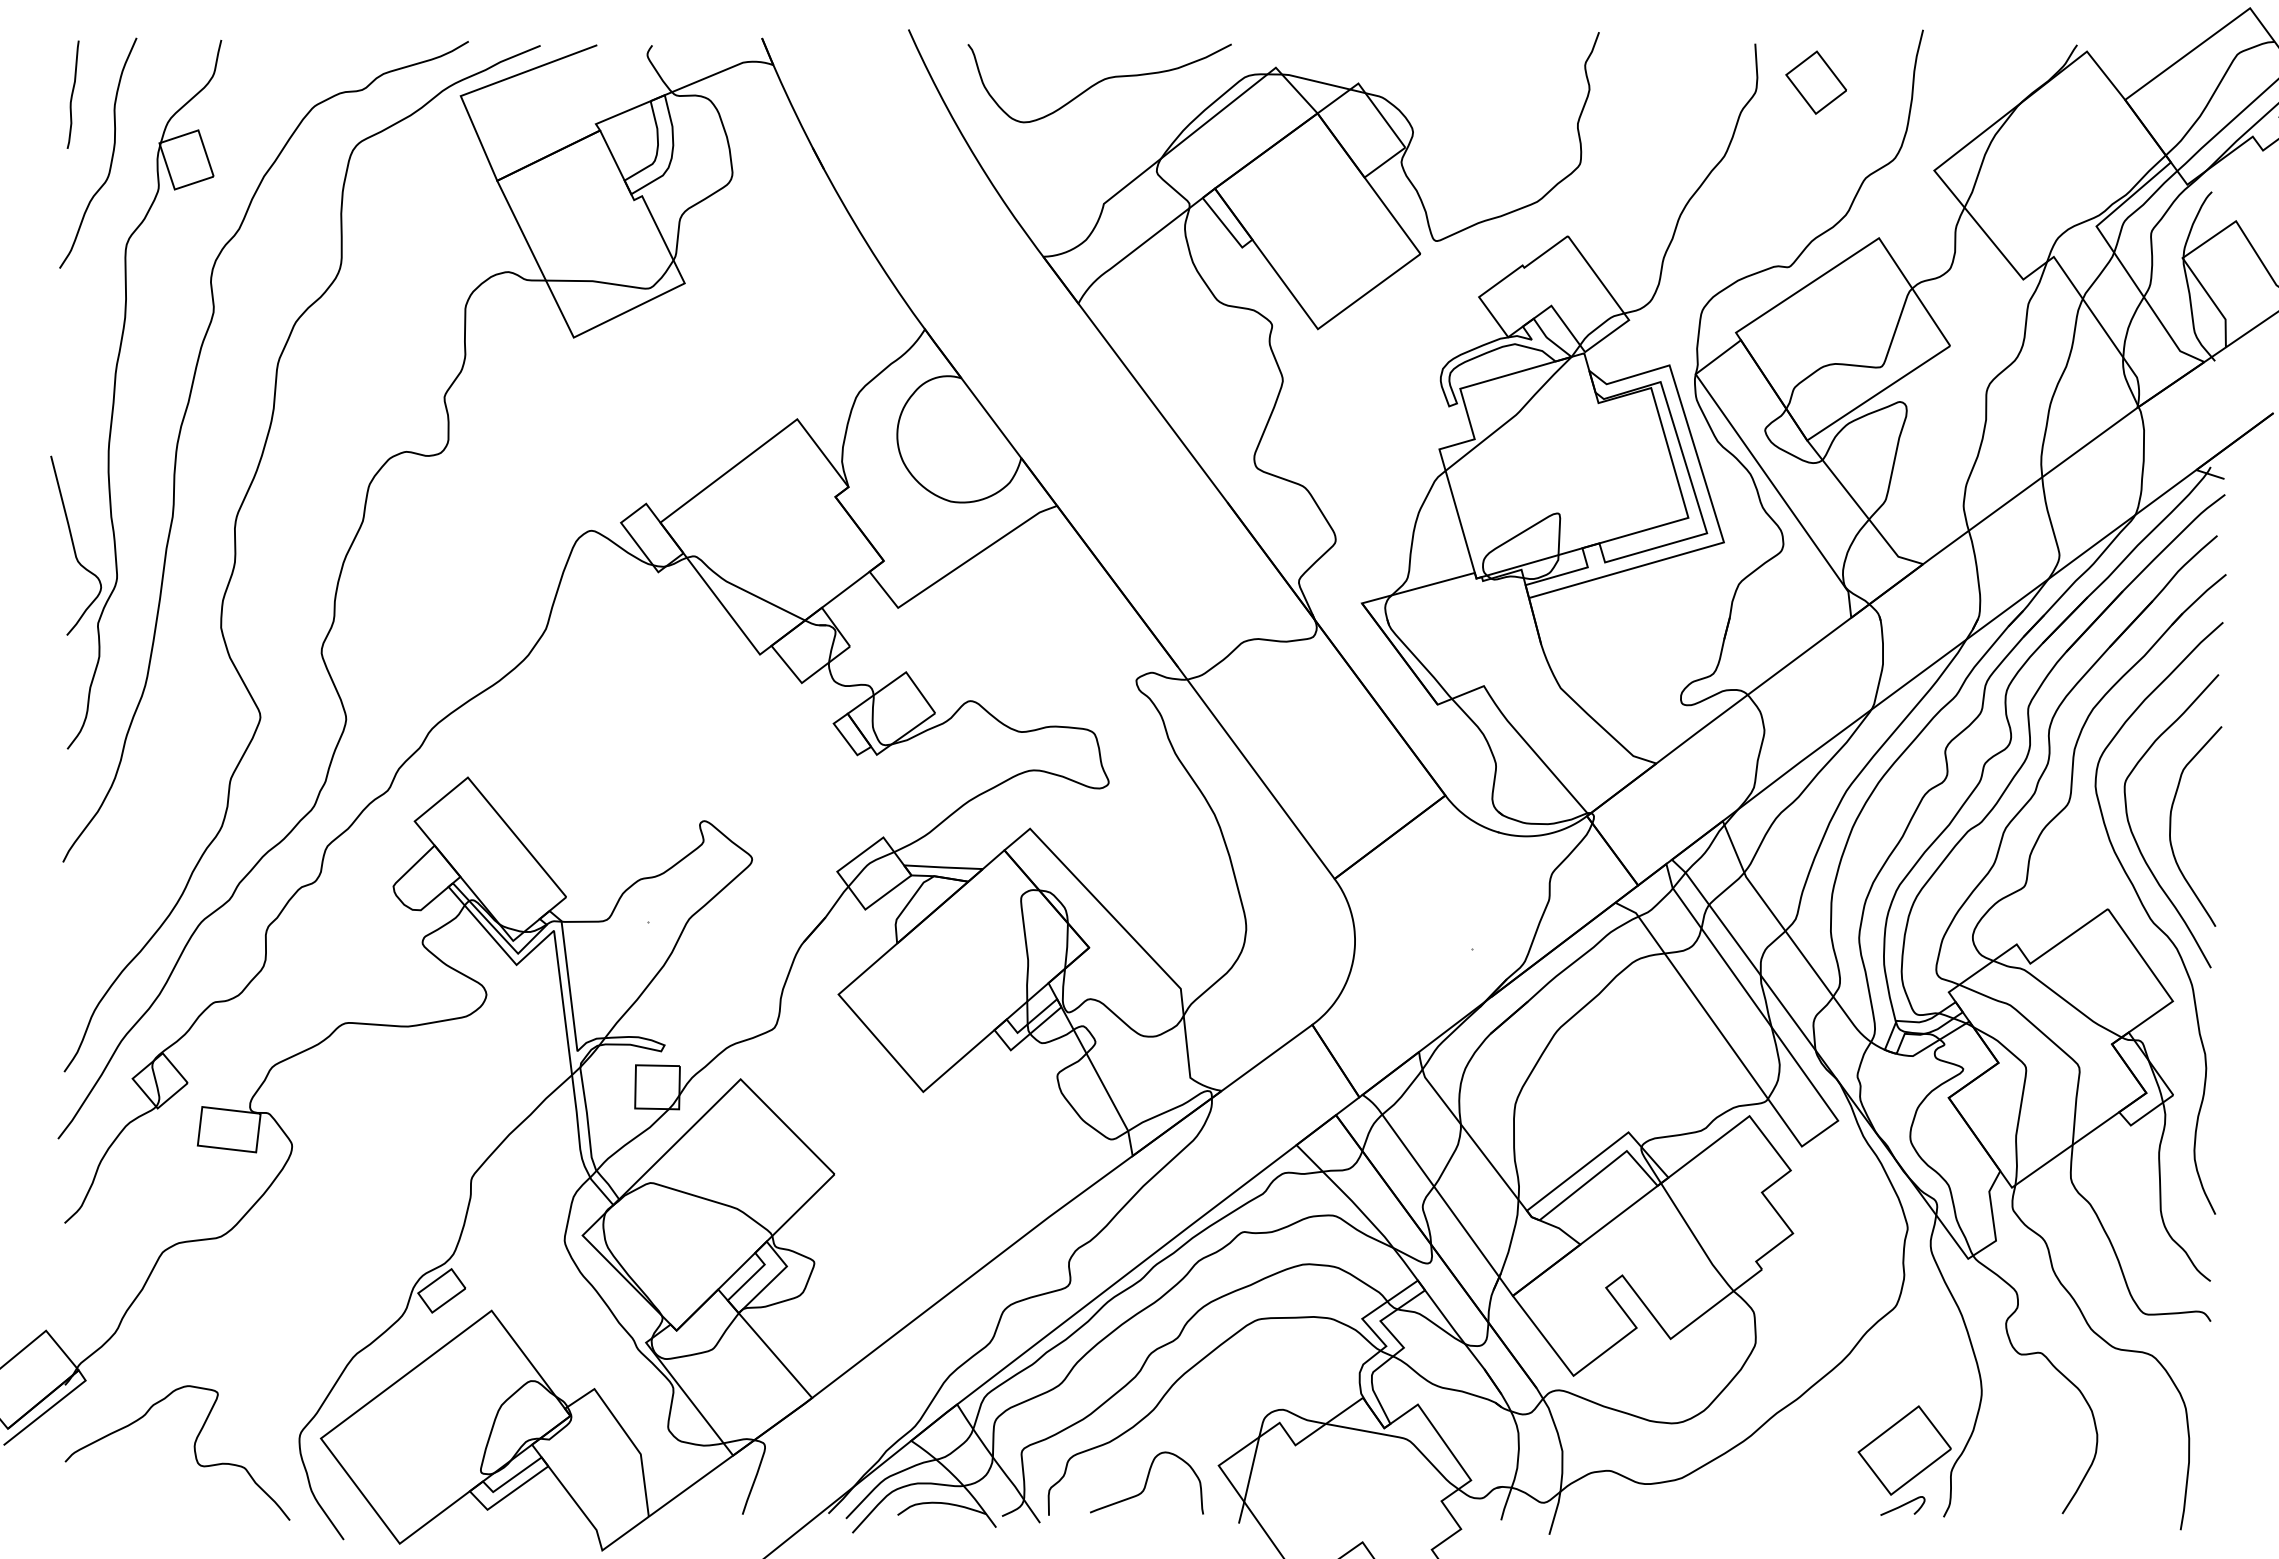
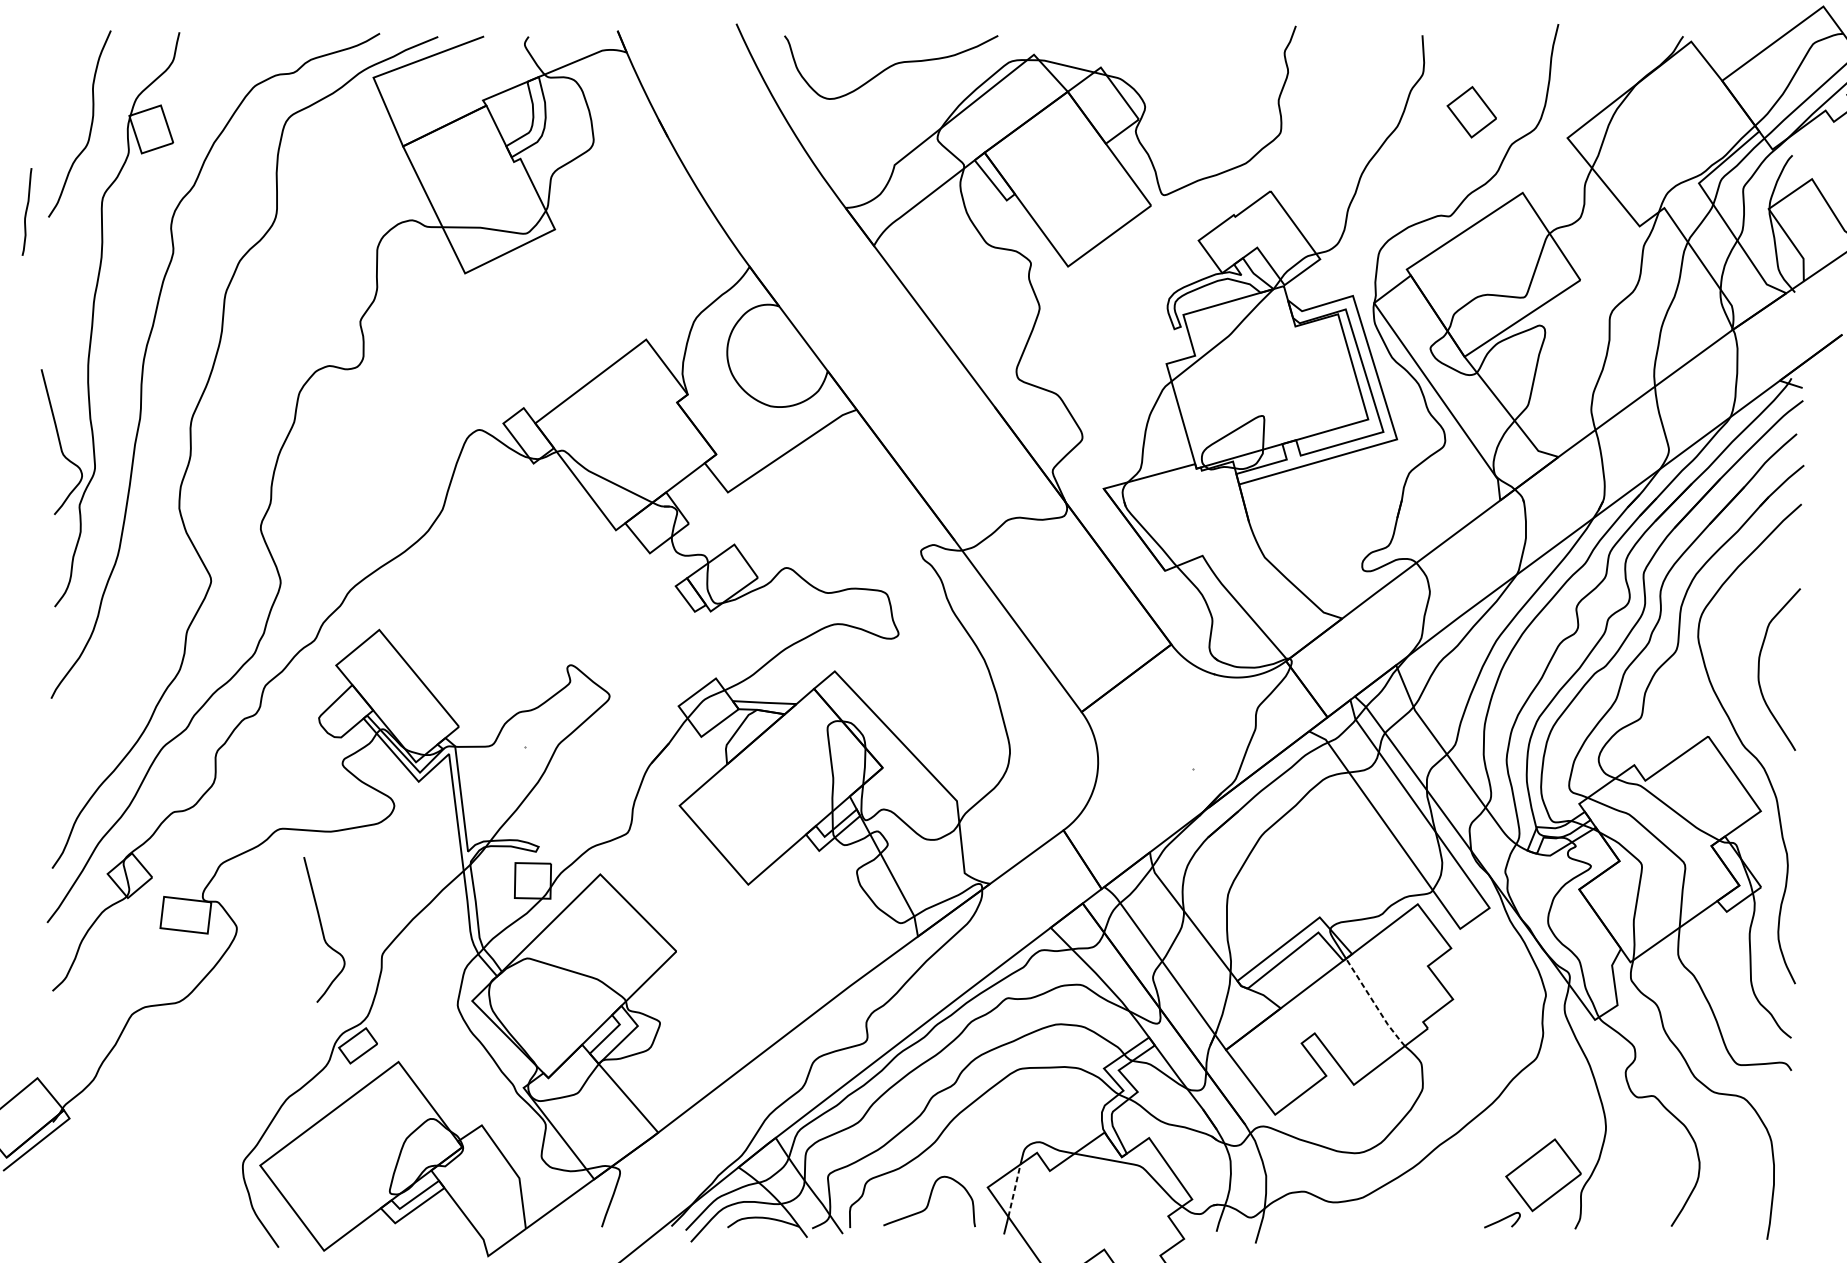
part: (1815, 82) -> (1471, 112), moved
curve: (72, 94) -> (26, 211), moved
curve: (2135, 837) -> (1730, 678), removed
curve: (398, 1147) -> (323, 929), added
line: (1696, 1239) -> (1374, 1004), solid -> dashed
curve: (193, 1448) -> (156, 1173), removed
line: (1251, 1469) -> (1014, 1190), solid -> dashed
curve: (1902, 1505) -> (1502, 1219), moved

